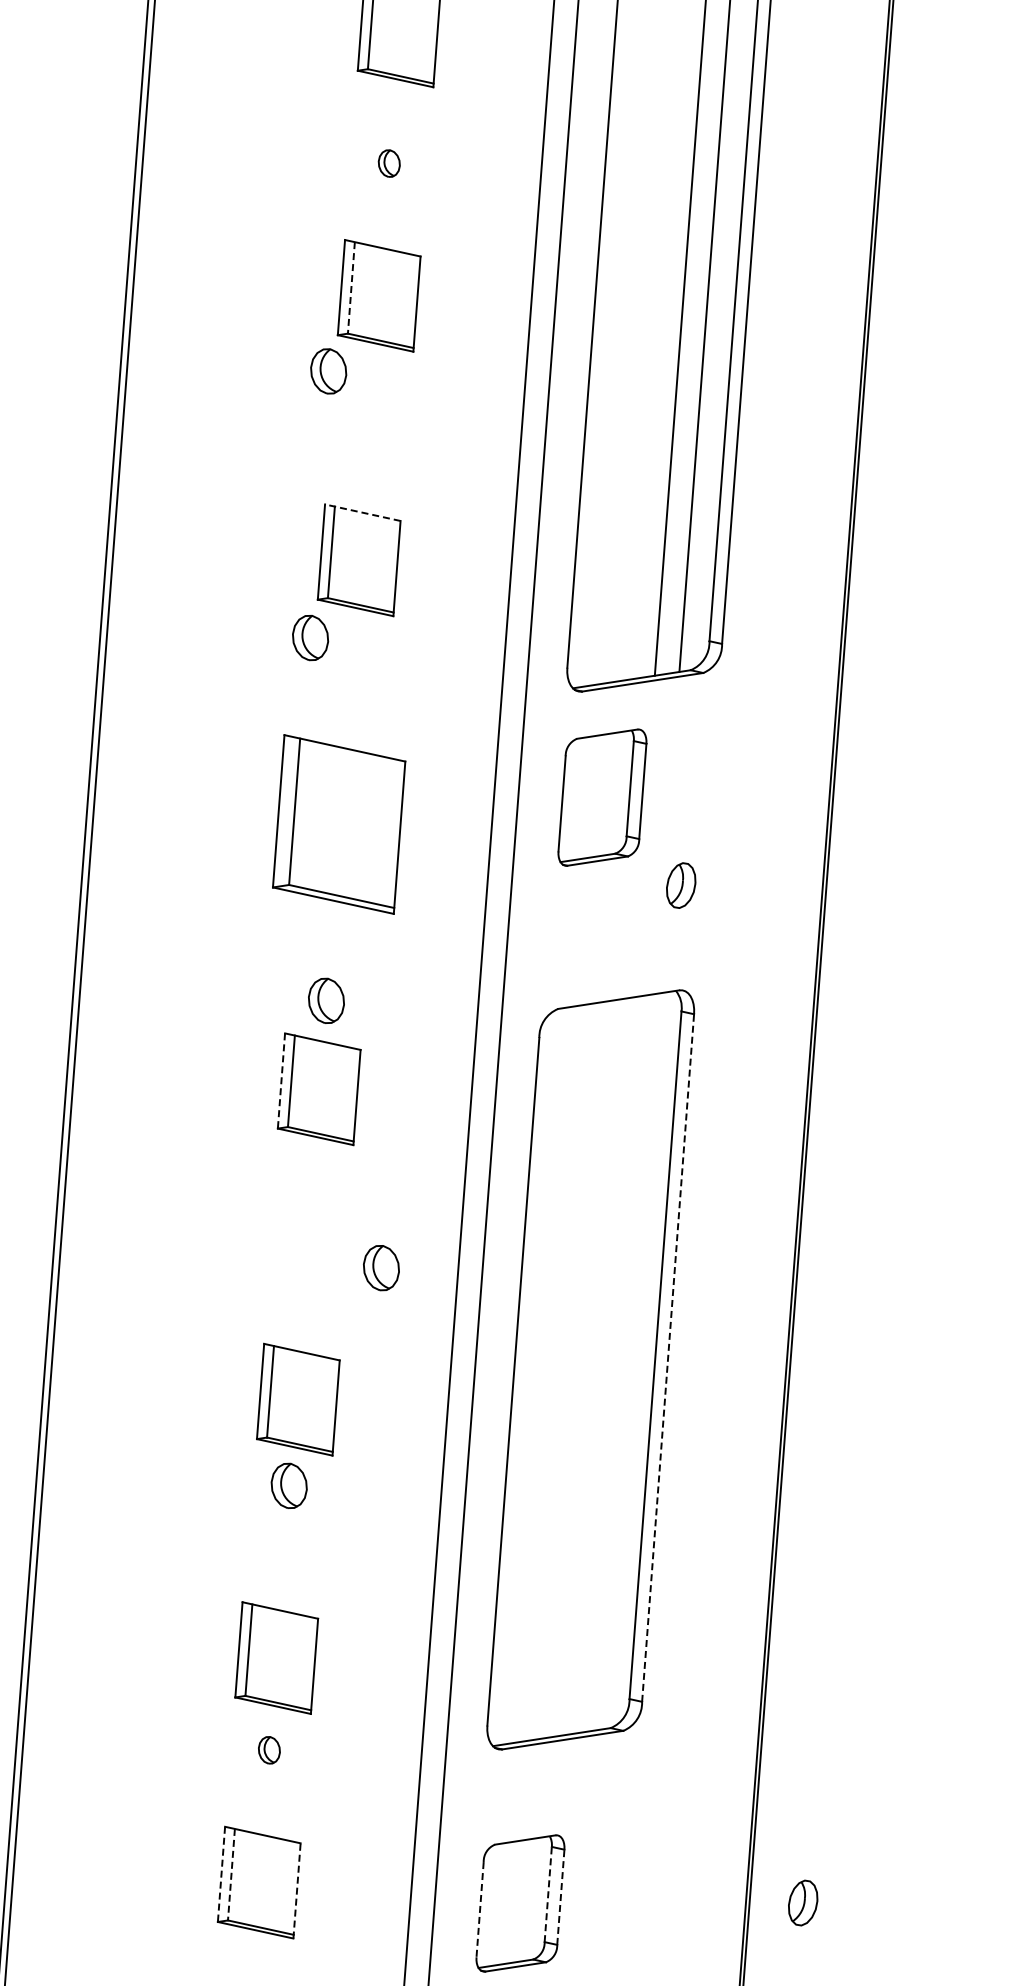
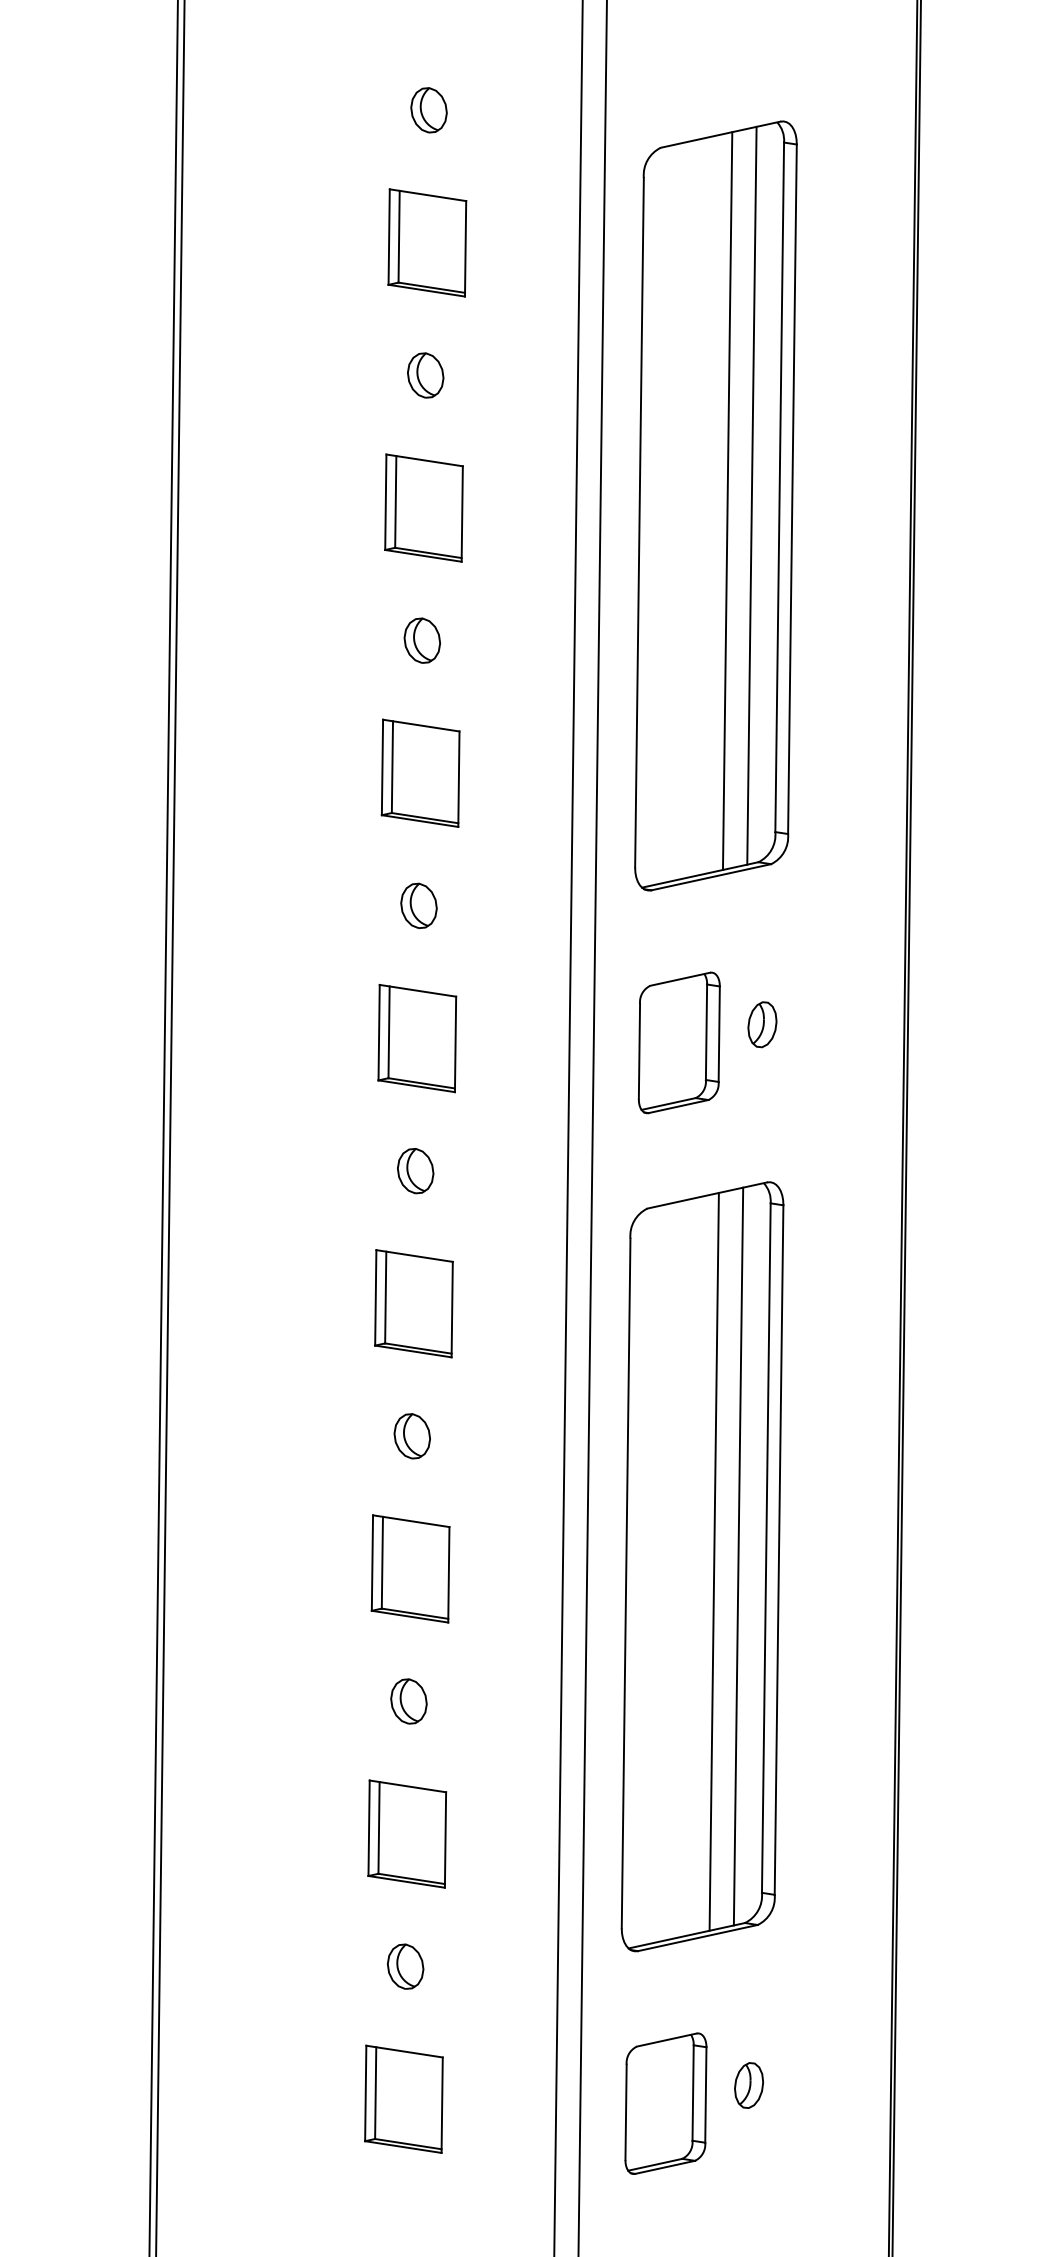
part: (389, 163) -> (425, 375), size x1.67
line: (351, 287) -> (395, 501), dashed -> solid
part: (328, 371) -> (422, 640), moved
line: (363, 512) -> (421, 725), dashed -> solid
part: (310, 637) -> (418, 905), moved
part: (601, 797) -> (678, 1042), moved
part: (339, 824) -> (417, 1038), size x0.62
part: (681, 885) -> (762, 1024), moved
part: (326, 1001) -> (415, 1171), moved
line: (281, 1080) -> (375, 1297), dashed -> solid
part: (380, 1268) -> (411, 1436), moved
line: (668, 1358) -> (779, 1550), dashed -> solid
line: (627, 1361) -> (738, 1556), added
line: (601, 1365) -> (713, 1561), added
part: (298, 1399) -> (410, 1568), moved
part: (276, 1657) -> (407, 1833), moved
part: (269, 1750) -> (405, 1966), size x1.67
line: (221, 1874) -> (365, 2093), dashed -> solid
line: (231, 1875) -> (375, 2093), dashed -> solid
line: (297, 1891) -> (442, 2105), dashed -> solid
line: (548, 1895) -> (693, 2093), dashed -> solid
line: (560, 1897) -> (705, 2095), dashed -> solid
part: (803, 1903) -> (749, 2085), moved
line: (480, 1909) -> (626, 2112), dashed -> solid

